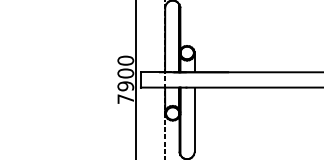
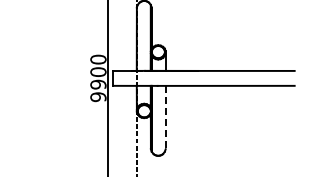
text: (125, 99) -> (98, 97), 7900 -> 9900
line: (194, 119) -> (165, 117), solid -> dashed

